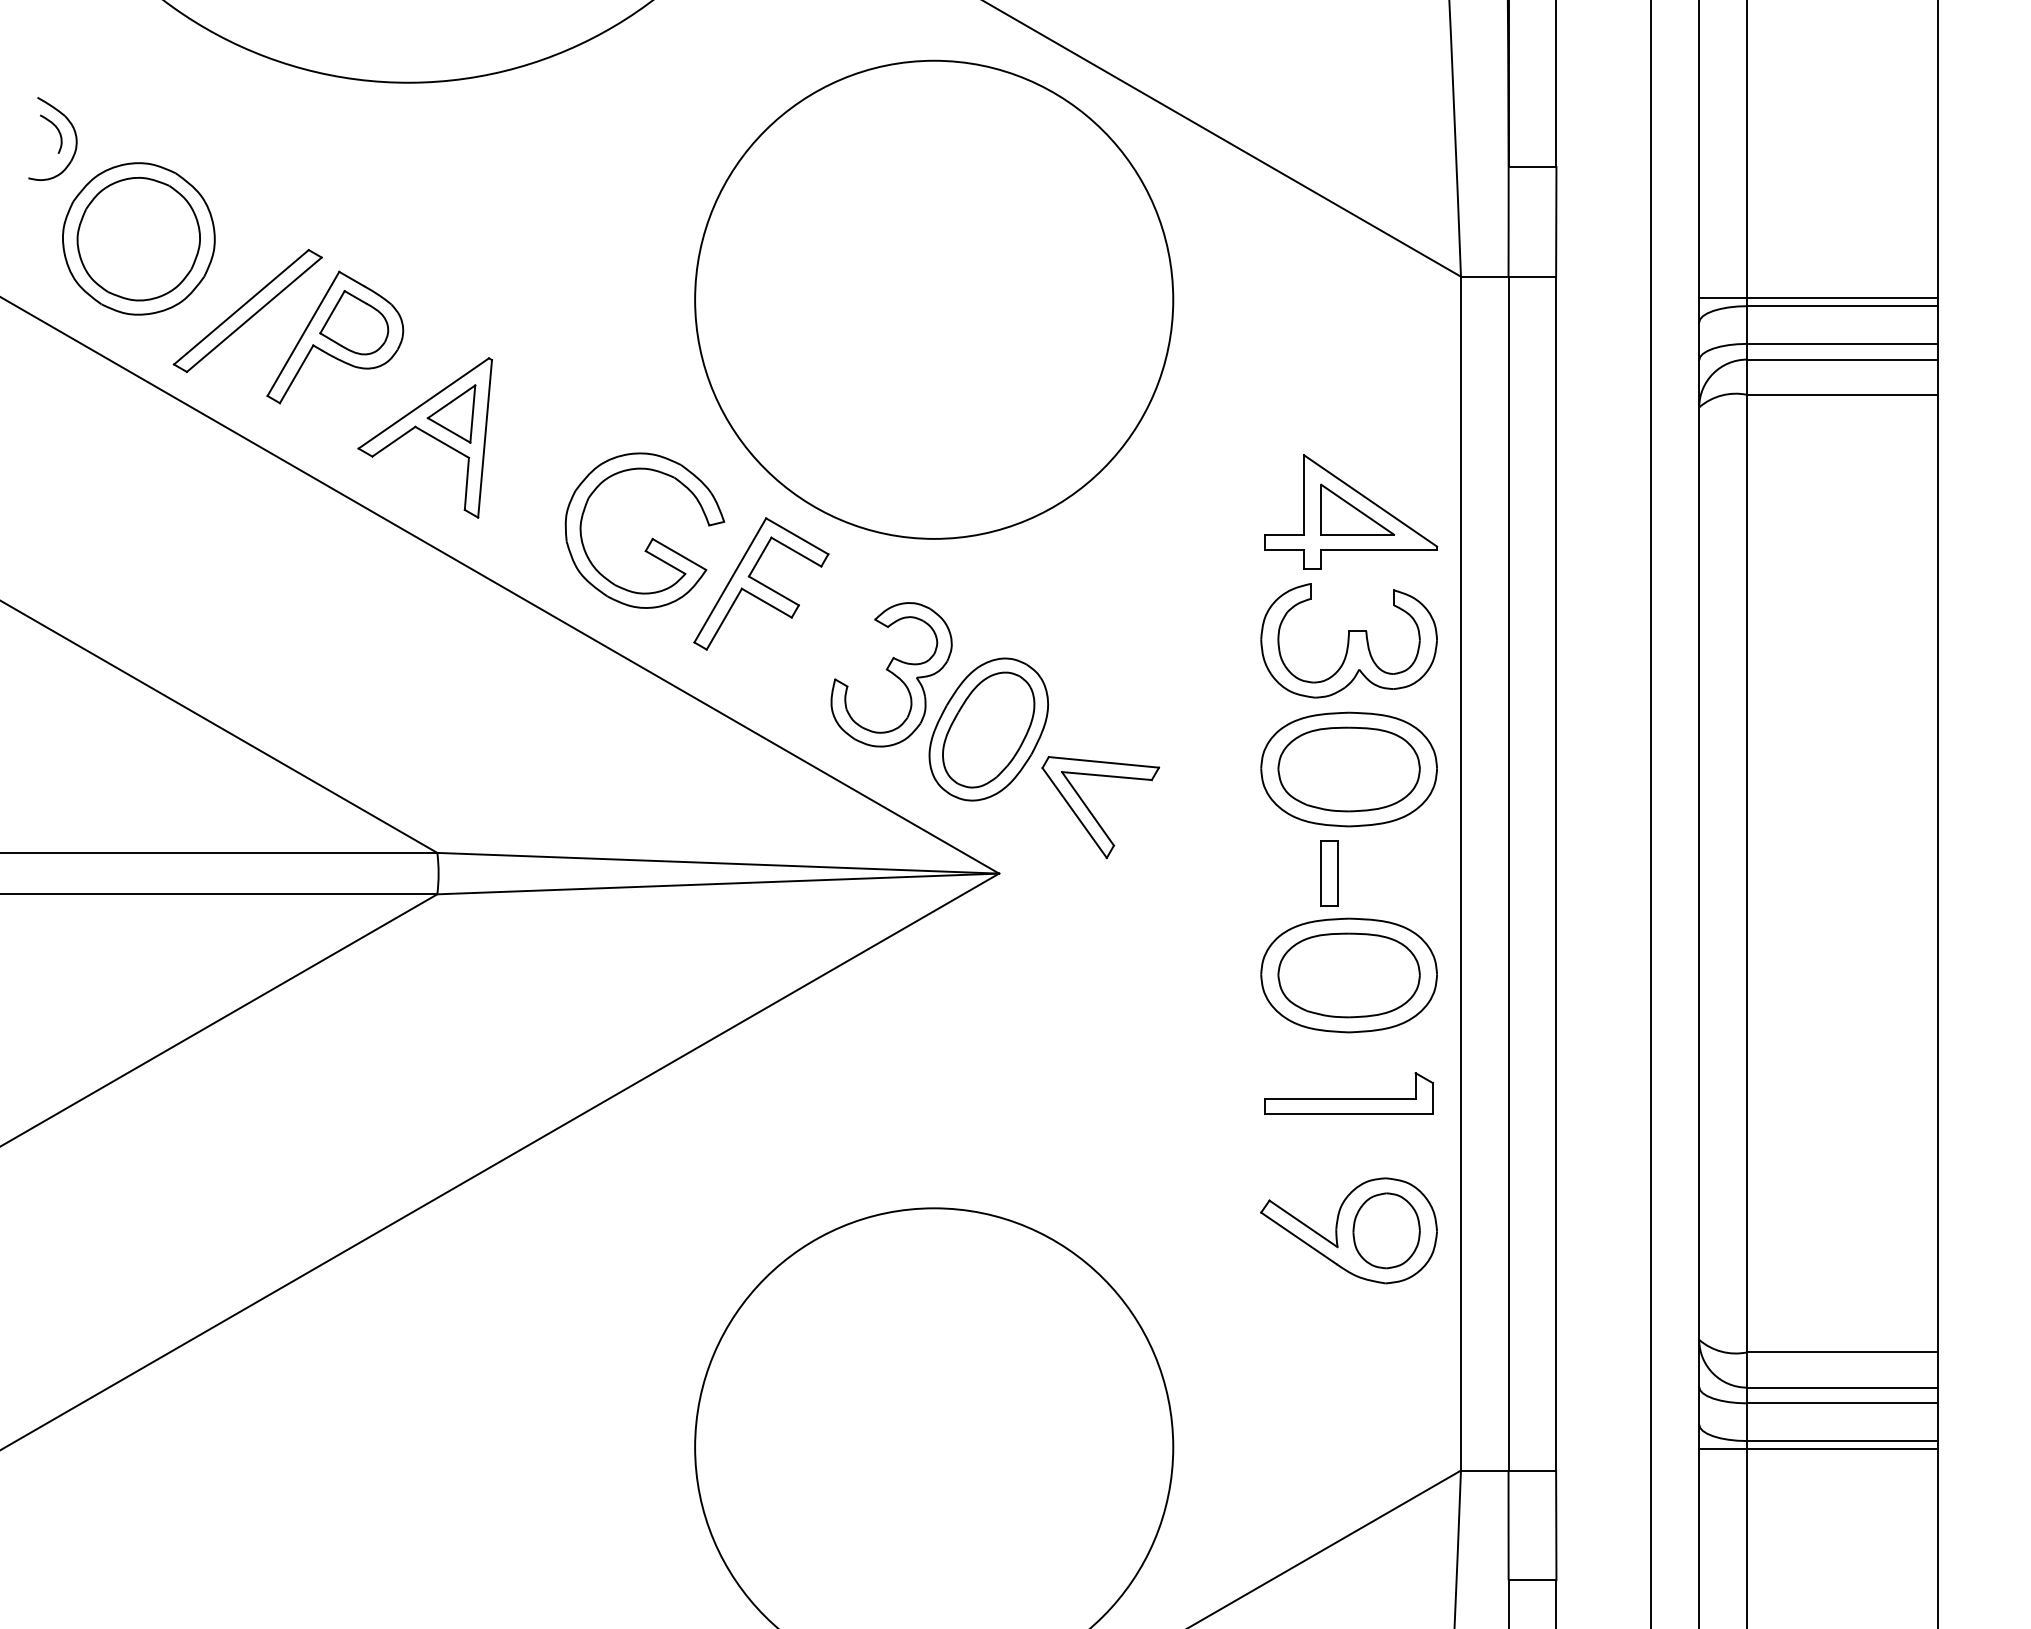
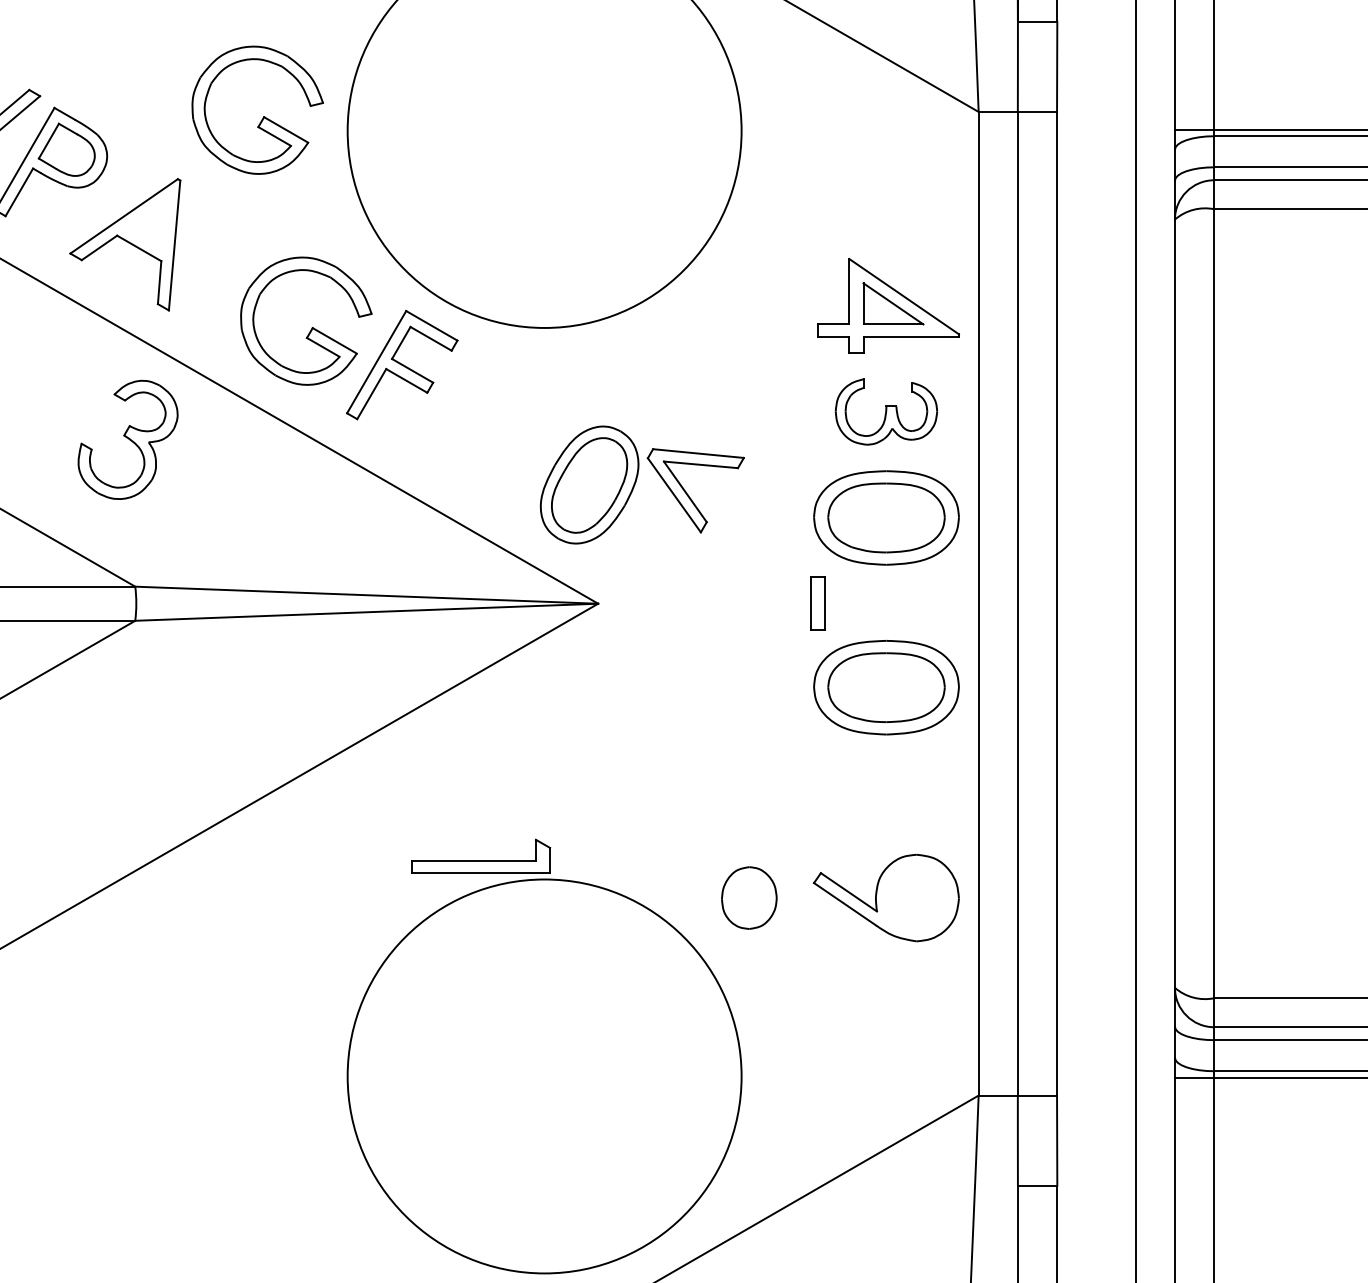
part: (593, 281) -> (263, 115), added
part: (451, 413) -> (146, 224), removed
part: (1348, 640) -> (885, 411), size x0.7
part: (891, 674) -> (127, 439), moved
part: (1093, 814) -> (689, 496), moved
part: (1329, 873) -> (817, 603), moved
part: (1348, 1093) -> (480, 856), moved
part: (1386, 1230) -> (749, 897), moved

